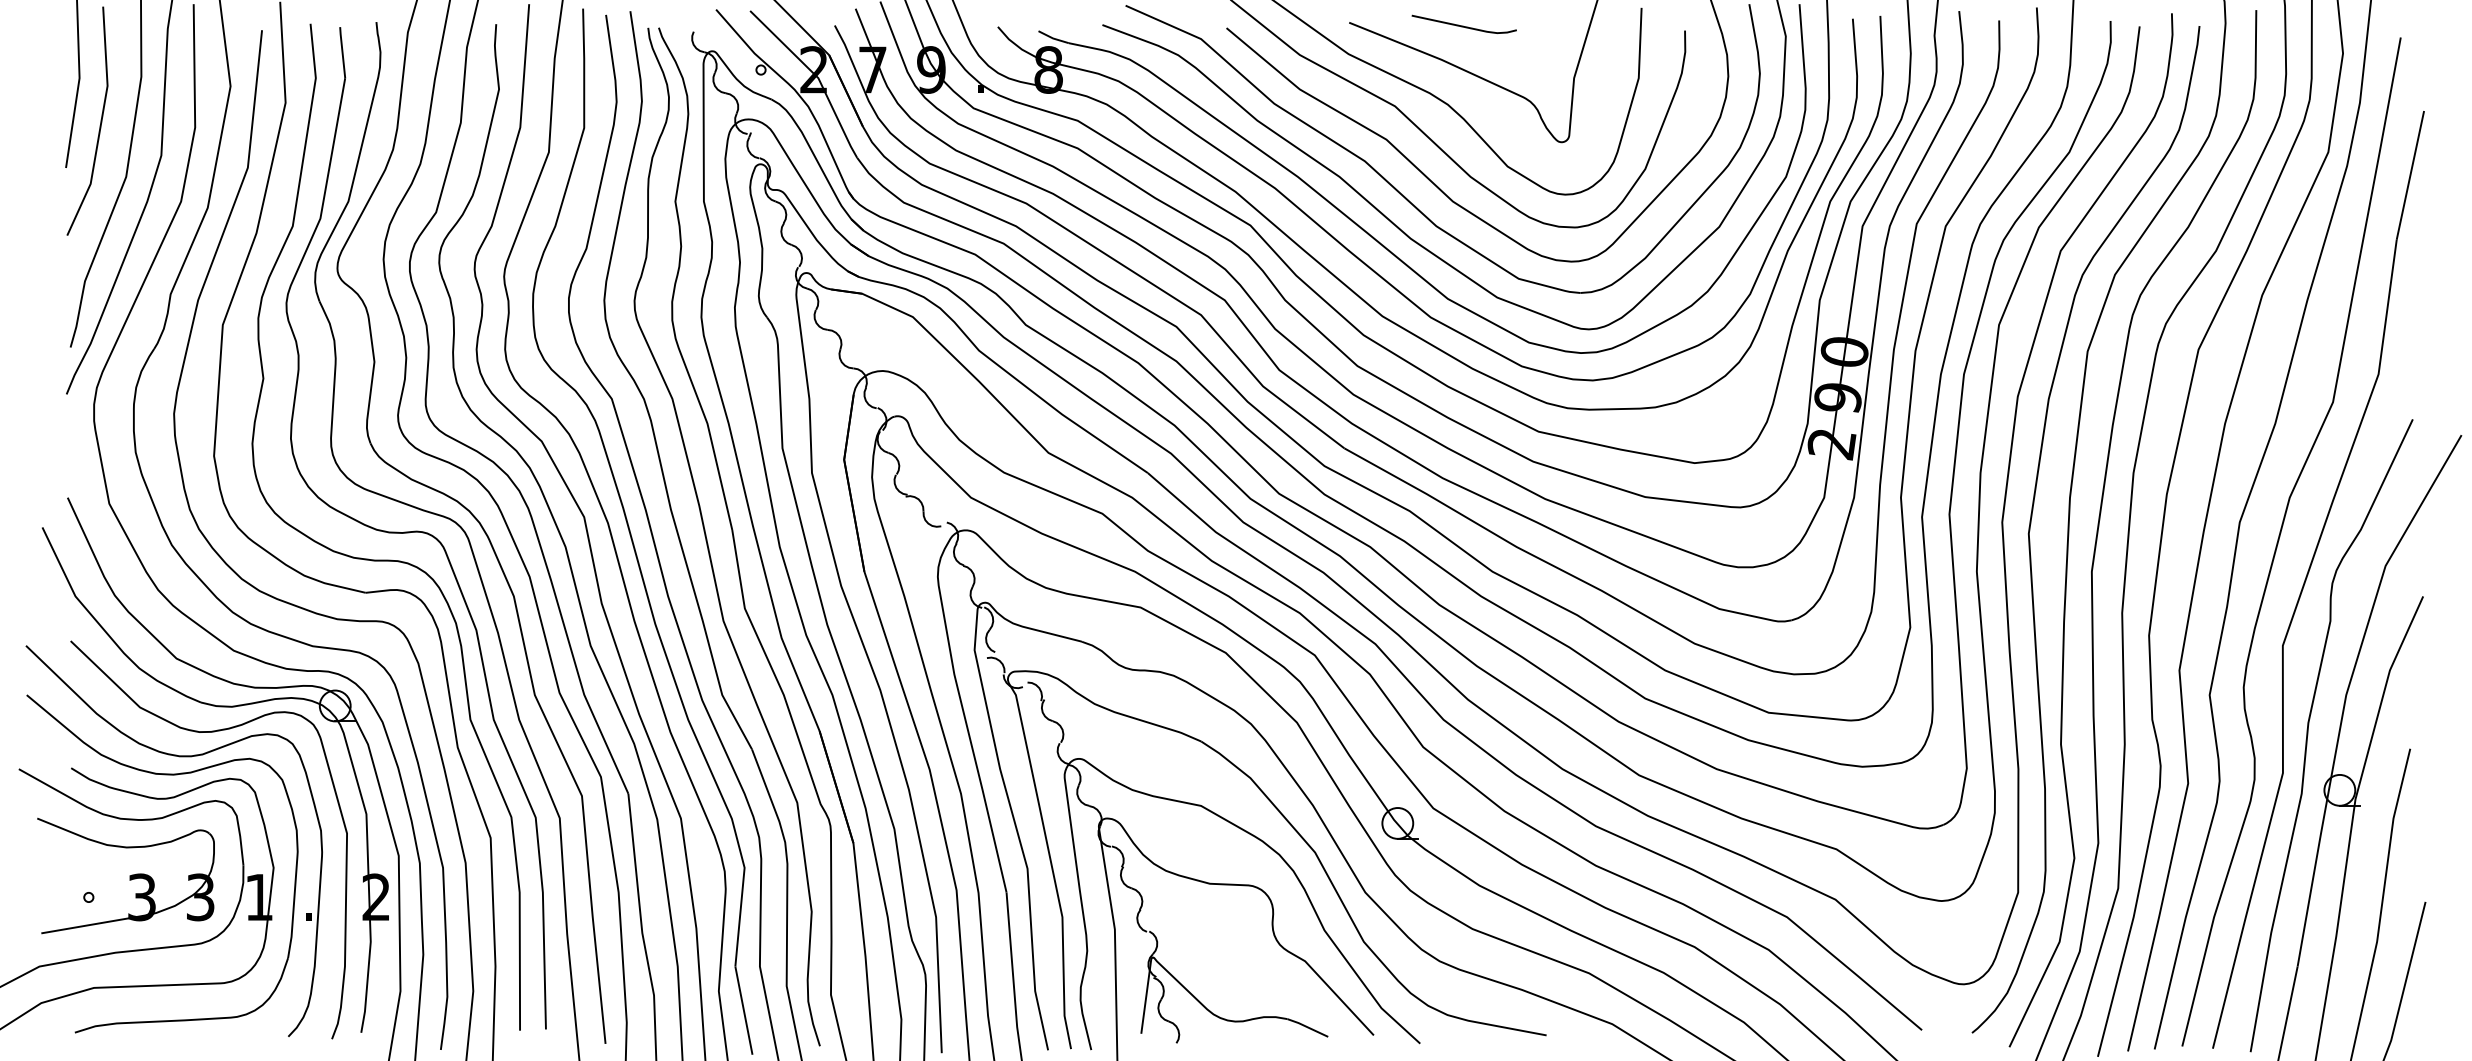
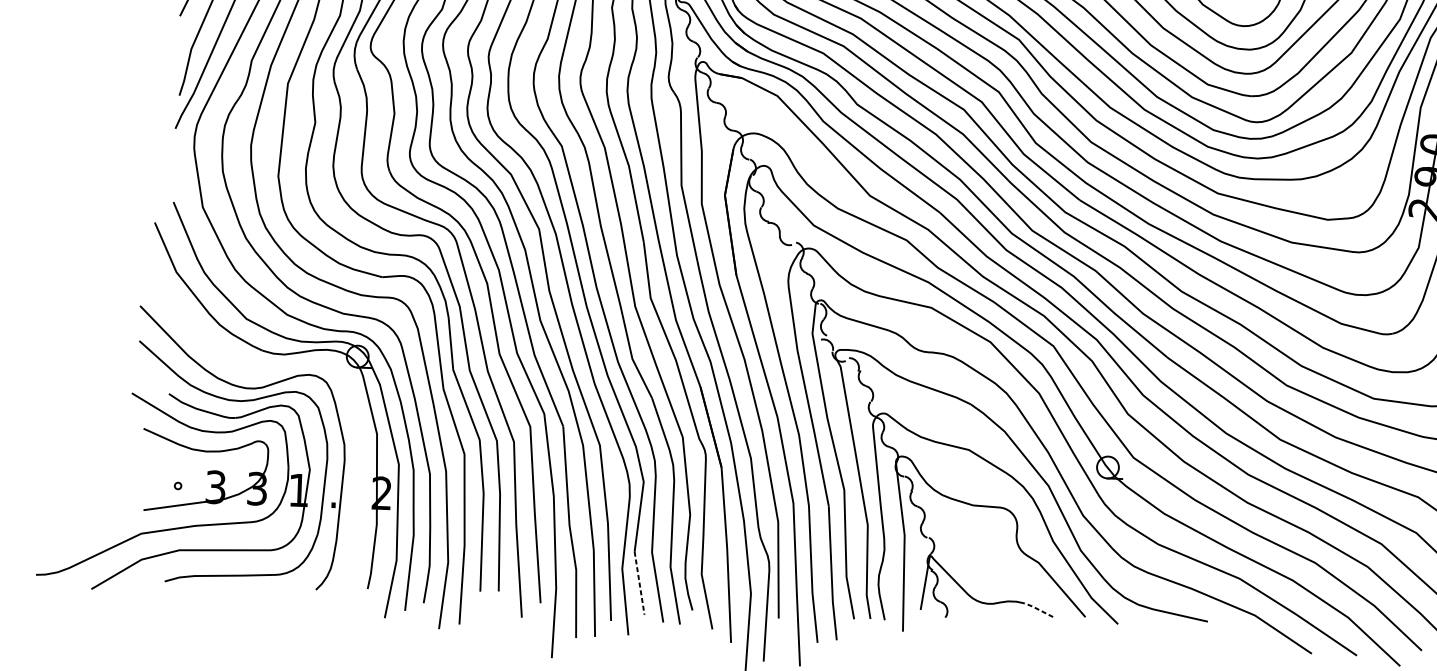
curve: (208, 732) -> (267, 372), removed
line: (743, 1010) -> (639, 583), solid -> dashed
line: (1307, 1027) -> (1038, 609), solid -> dashed

